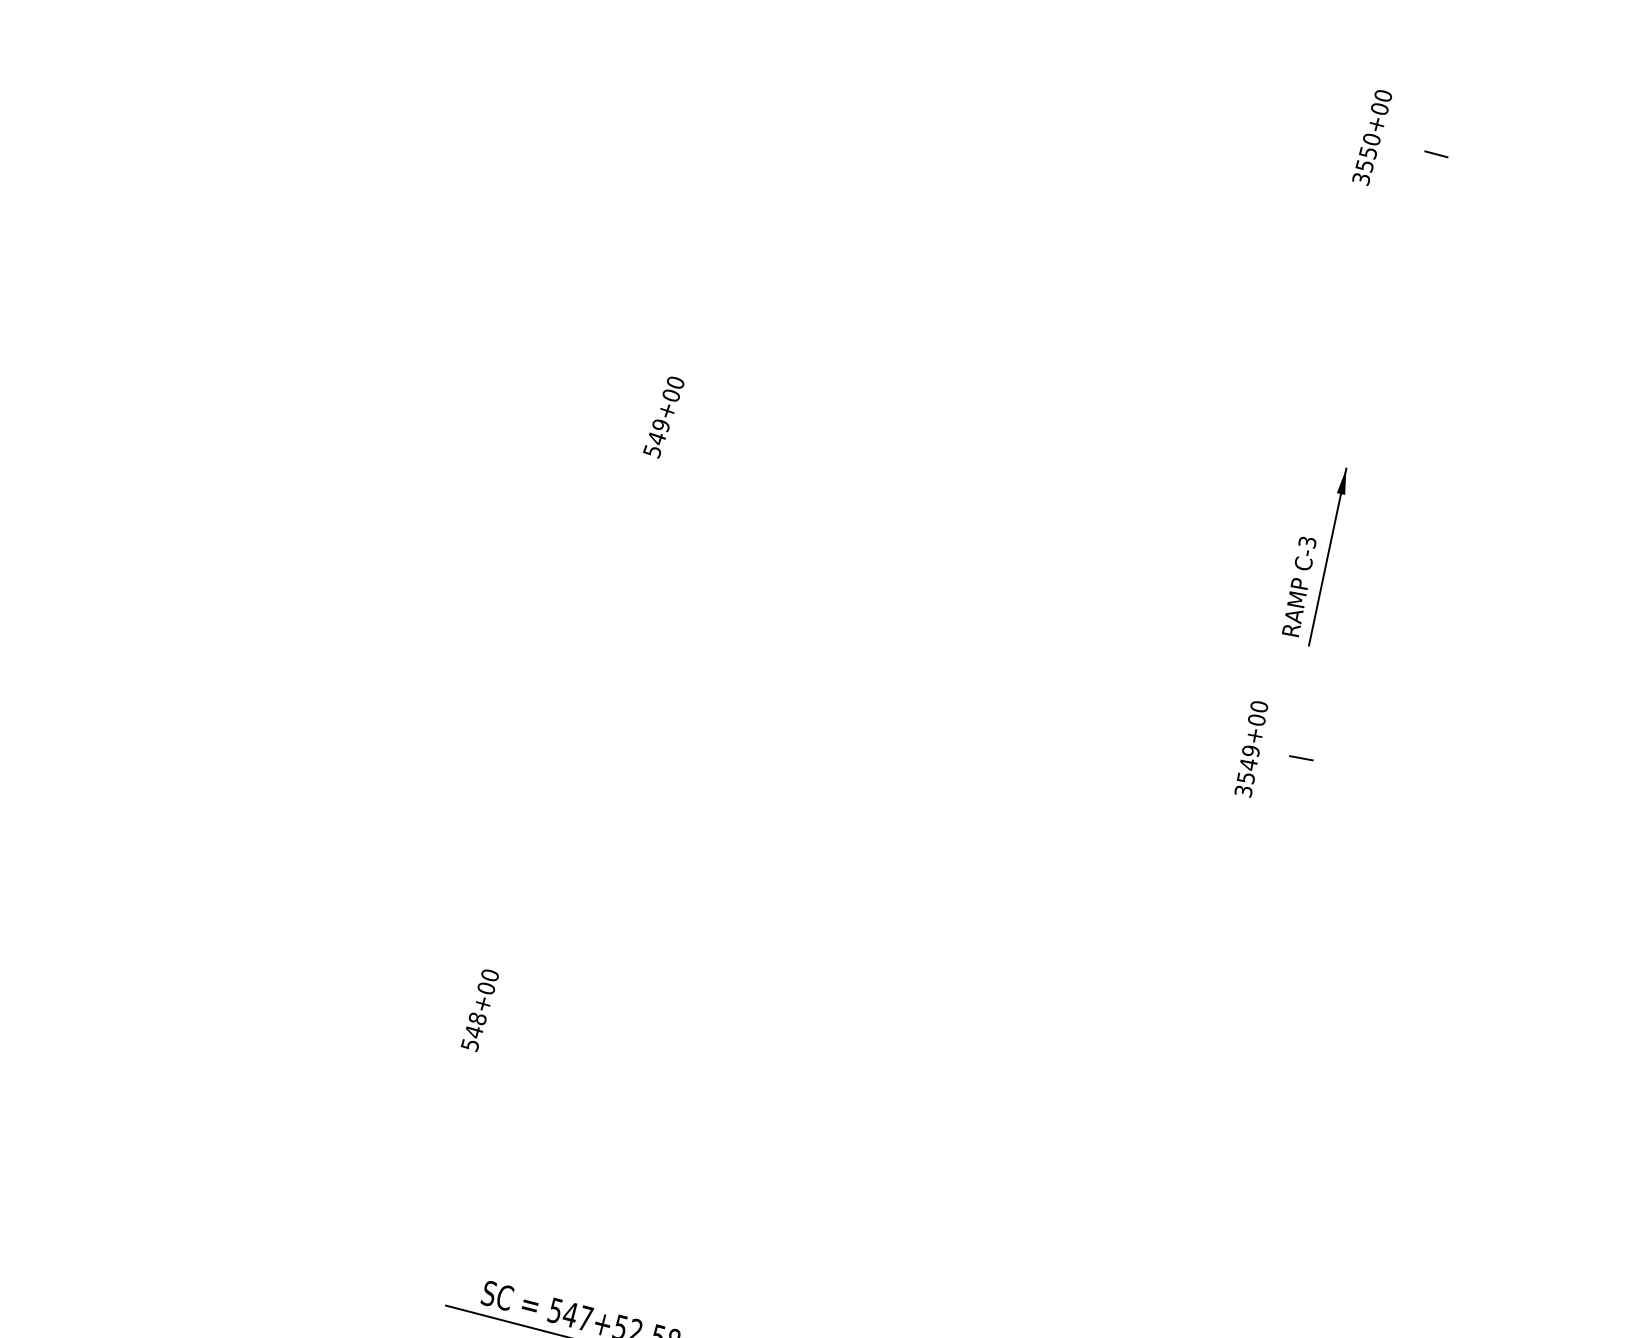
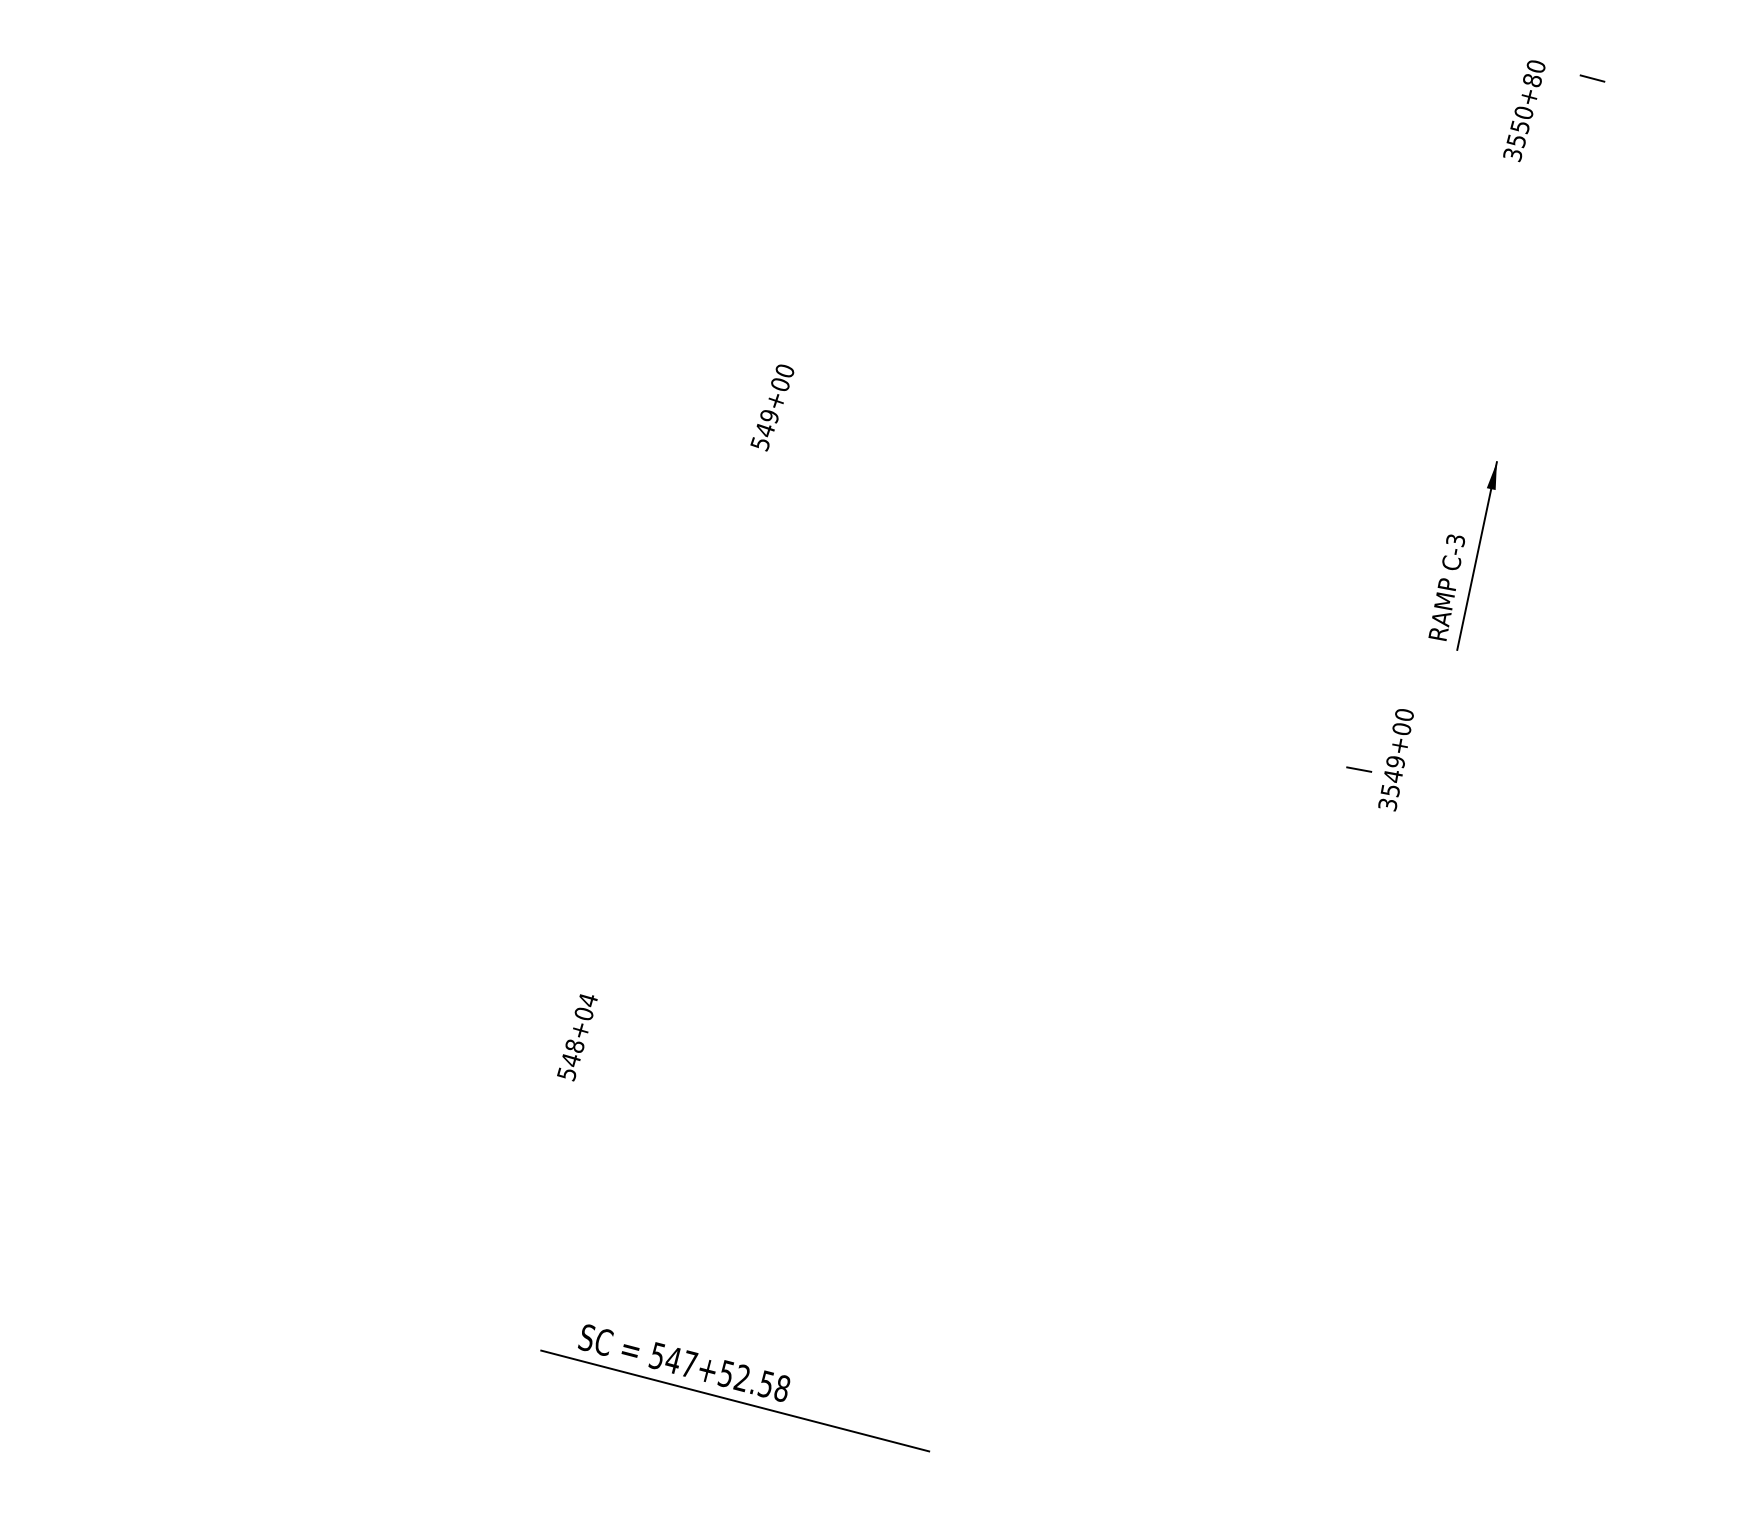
text: (1379, 109) -> (1532, 80), 3550+00 -> 3550+80
line: (1436, 154) -> (1592, 78), moved
line: (1301, 758) -> (1359, 769), moved
text: (489, 975) -> (587, 1000), 548+00 -> 548+04

